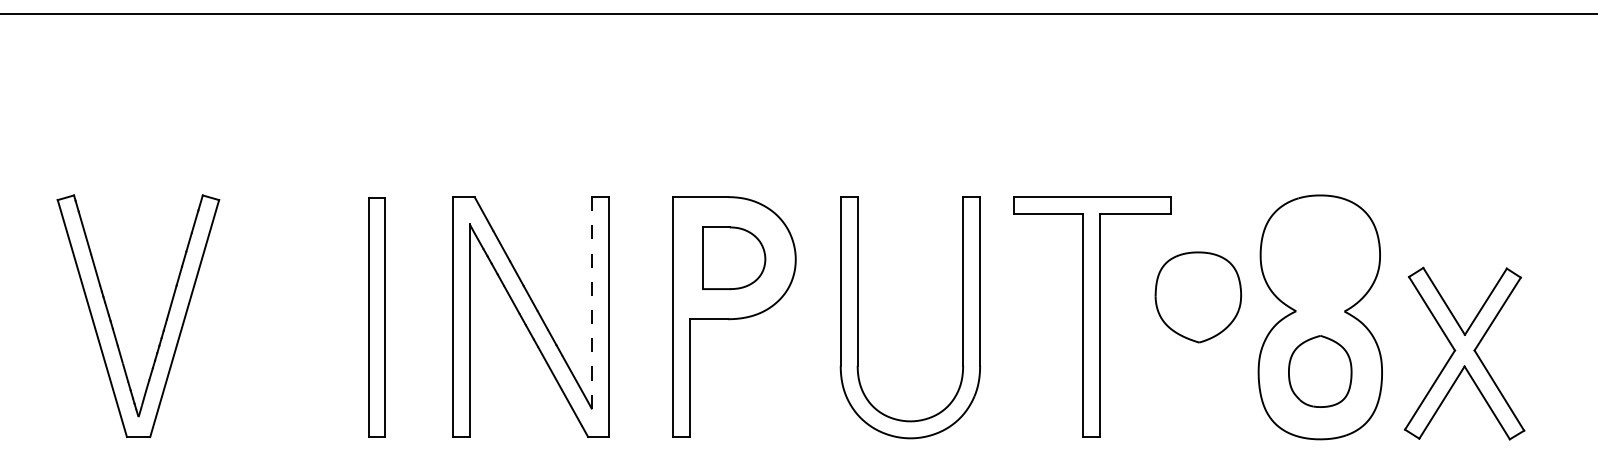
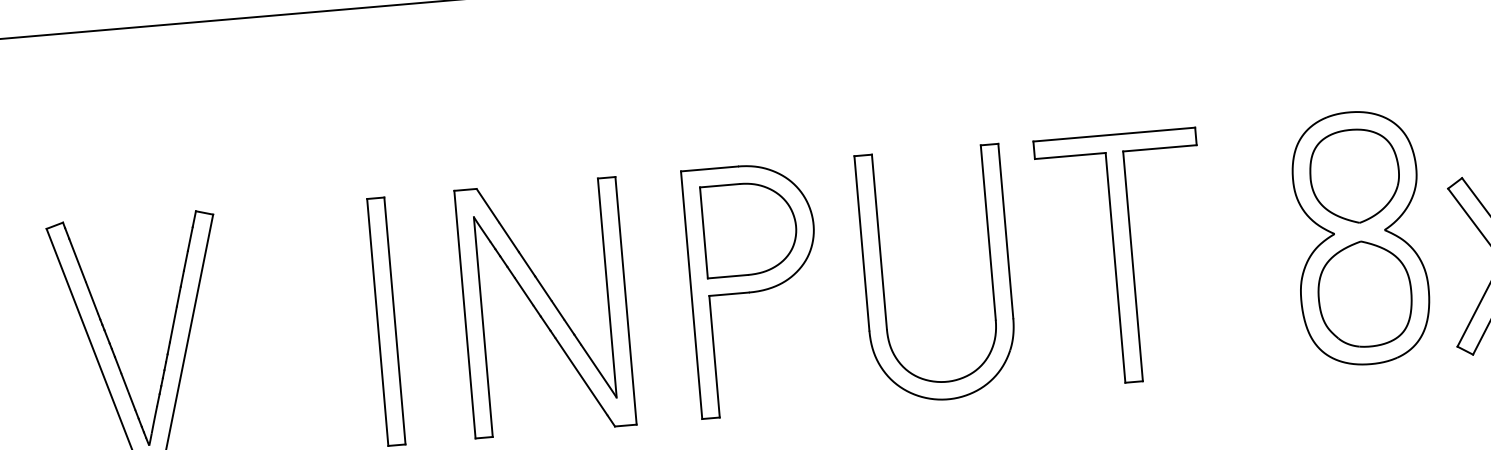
part: (733, 258) -> (749, 229), size x1.43
part: (1197, 297) -> (1353, 176), moved
line: (592, 303) -> (607, 288), dashed -> solid
part: (1319, 371) -> (1364, 294), size x1.43

